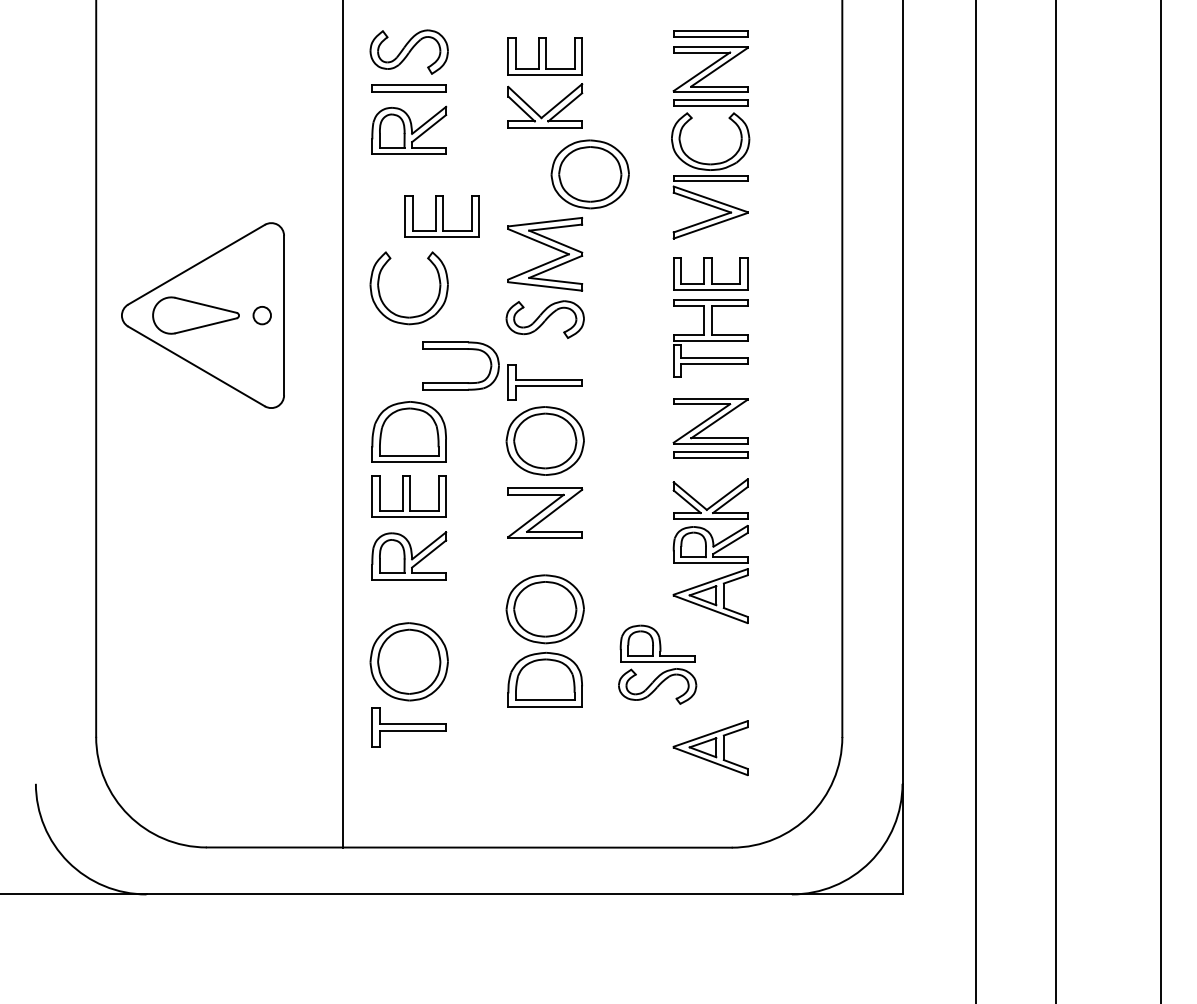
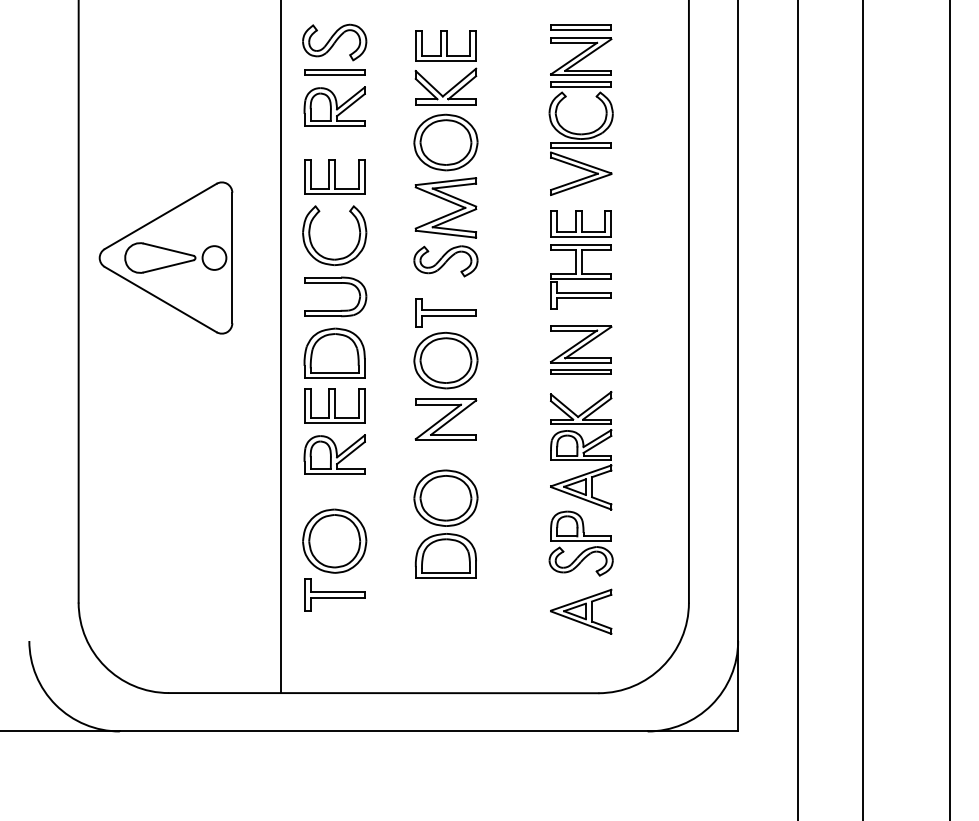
part: (589, 174) -> (445, 142), moved
part: (441, 216) -> (334, 176), moved
circle: (261, 315) -> (213, 257), size x1.67
part: (460, 349) -> (334, 283), moved
part: (657, 664) -> (581, 543), moved

